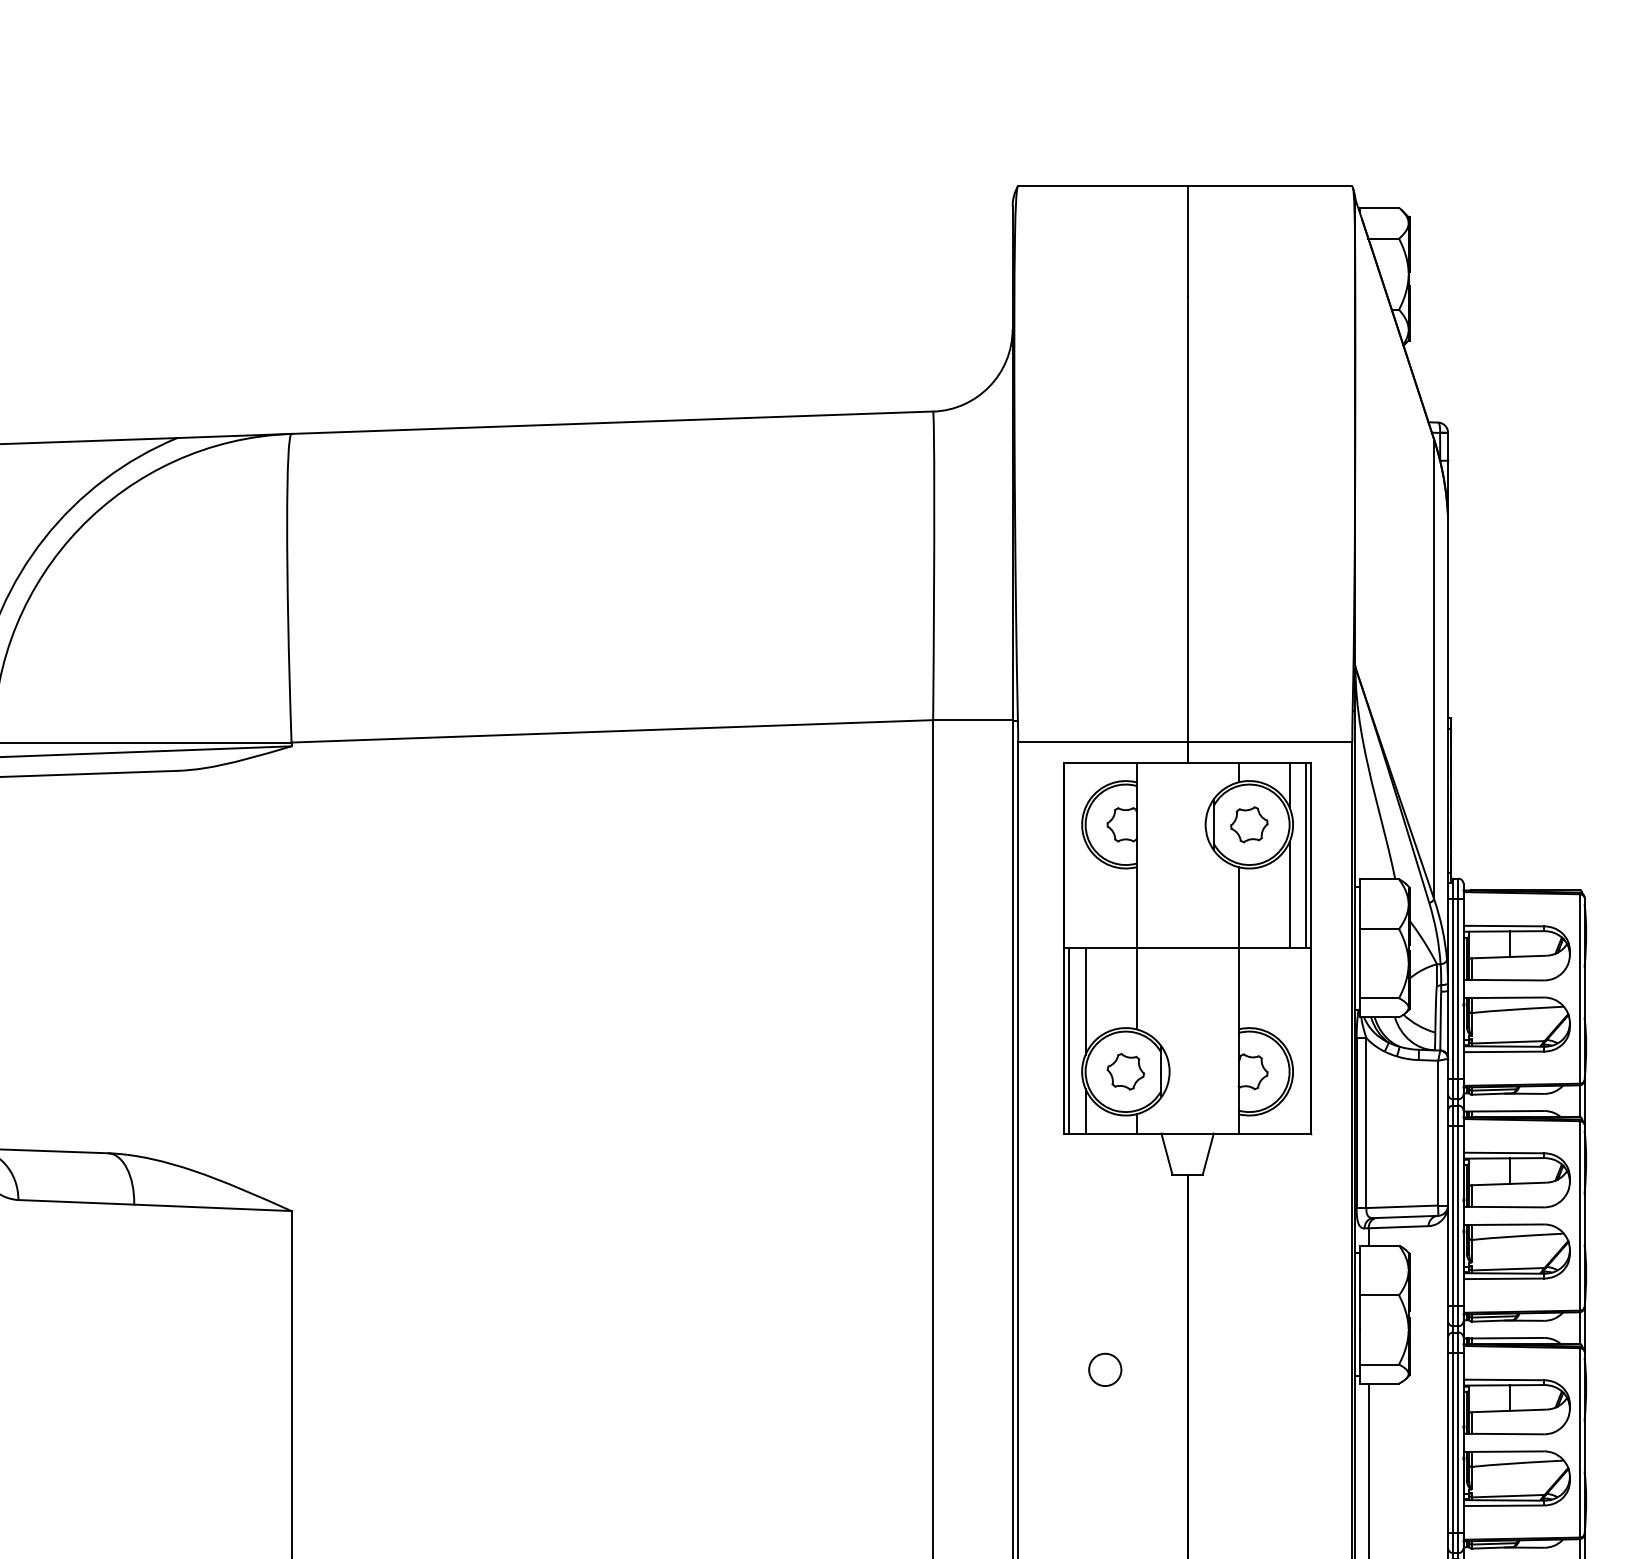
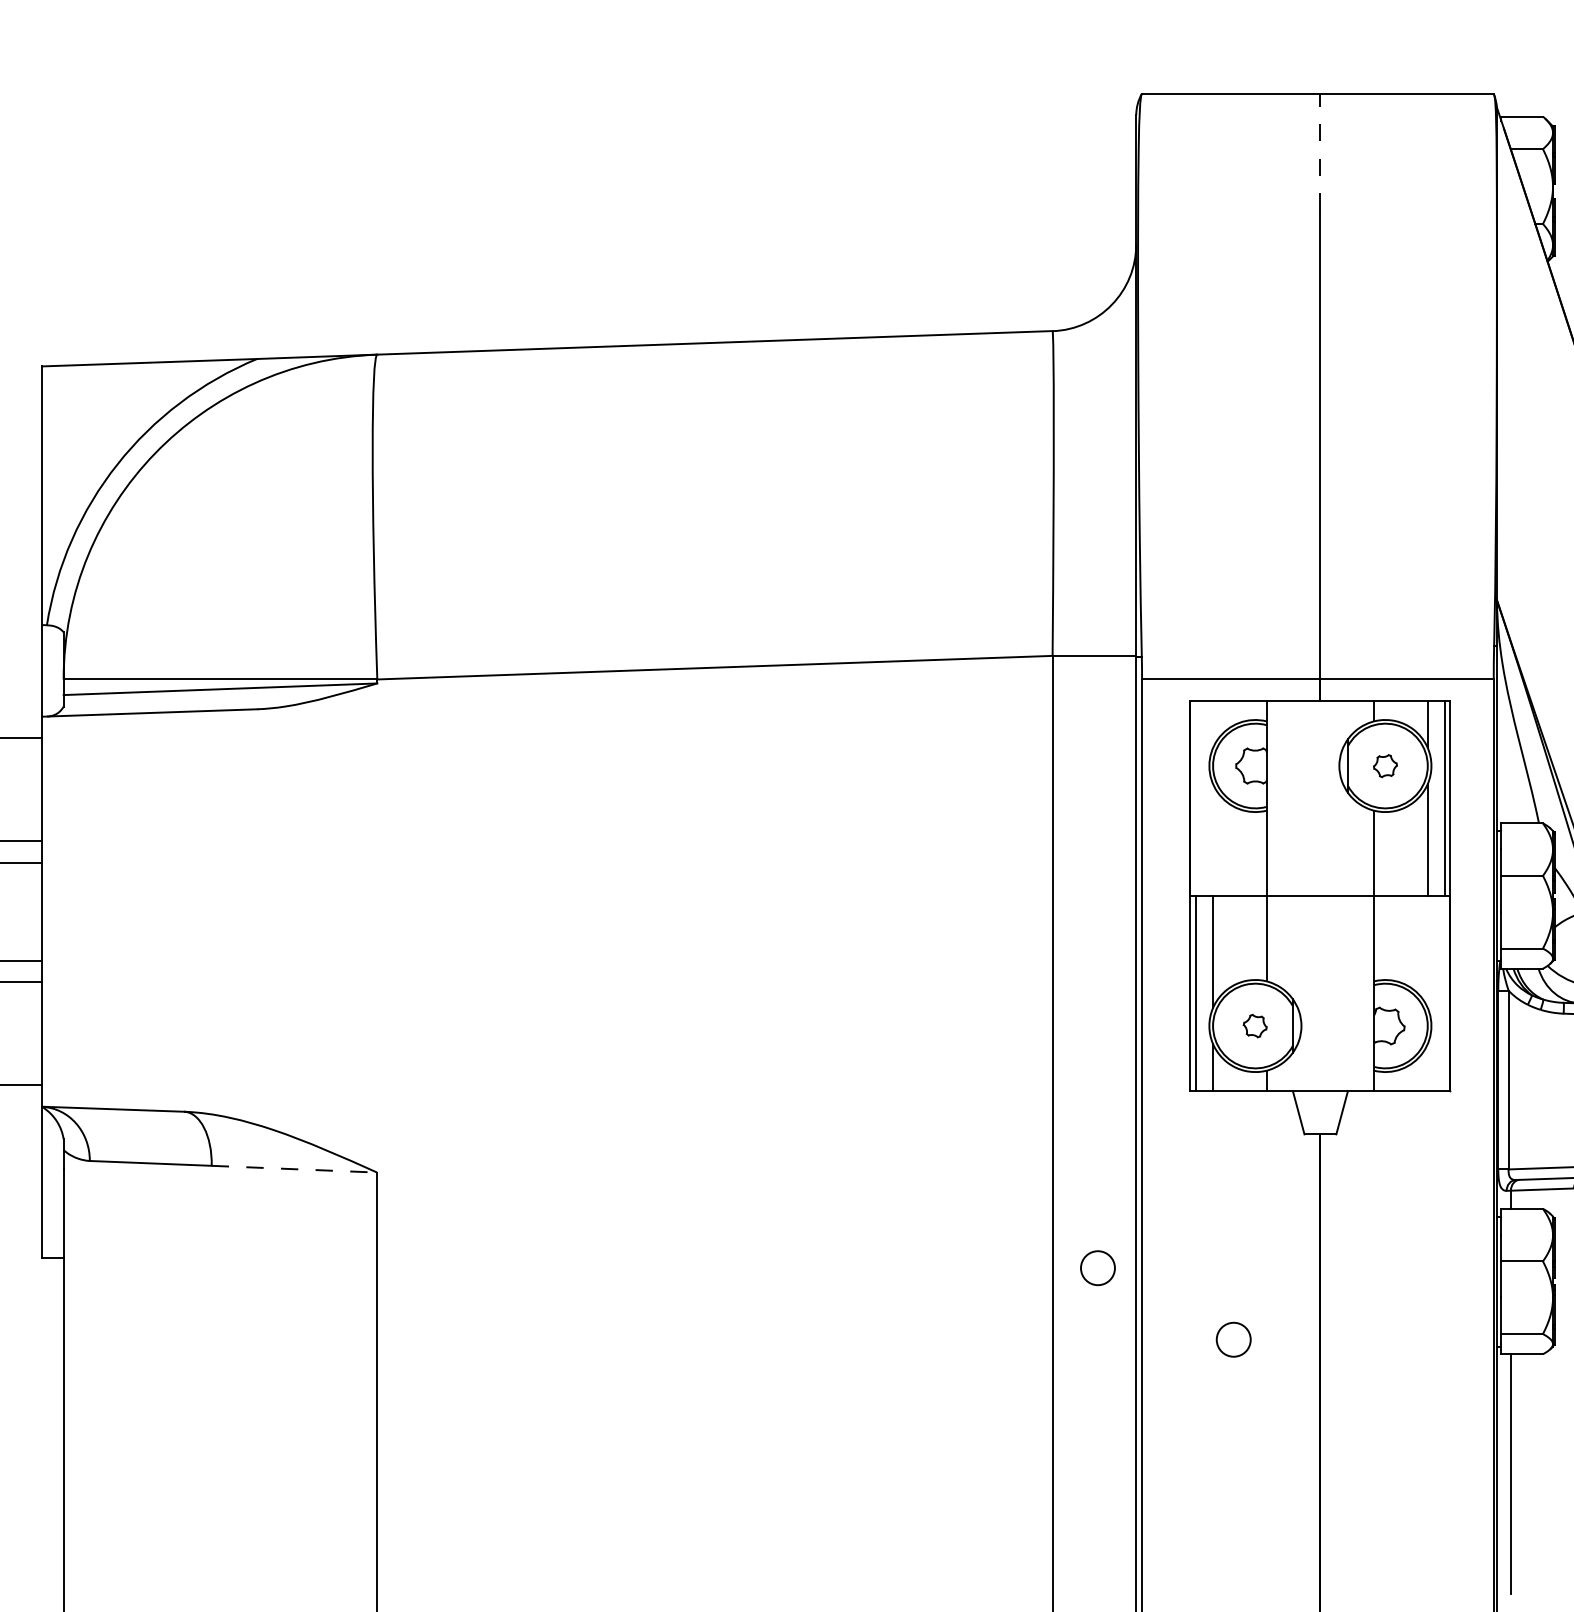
line: (1187, 241) -> (1320, 152), solid -> dashed
part: (1249, 824) -> (1385, 765), size x0.6
part: (1125, 1071) -> (1255, 1025), size x0.6
line: (212, 1207) -> (294, 1168), solid -> dashed
circle: (976, 1301) -> (1098, 1267), added

